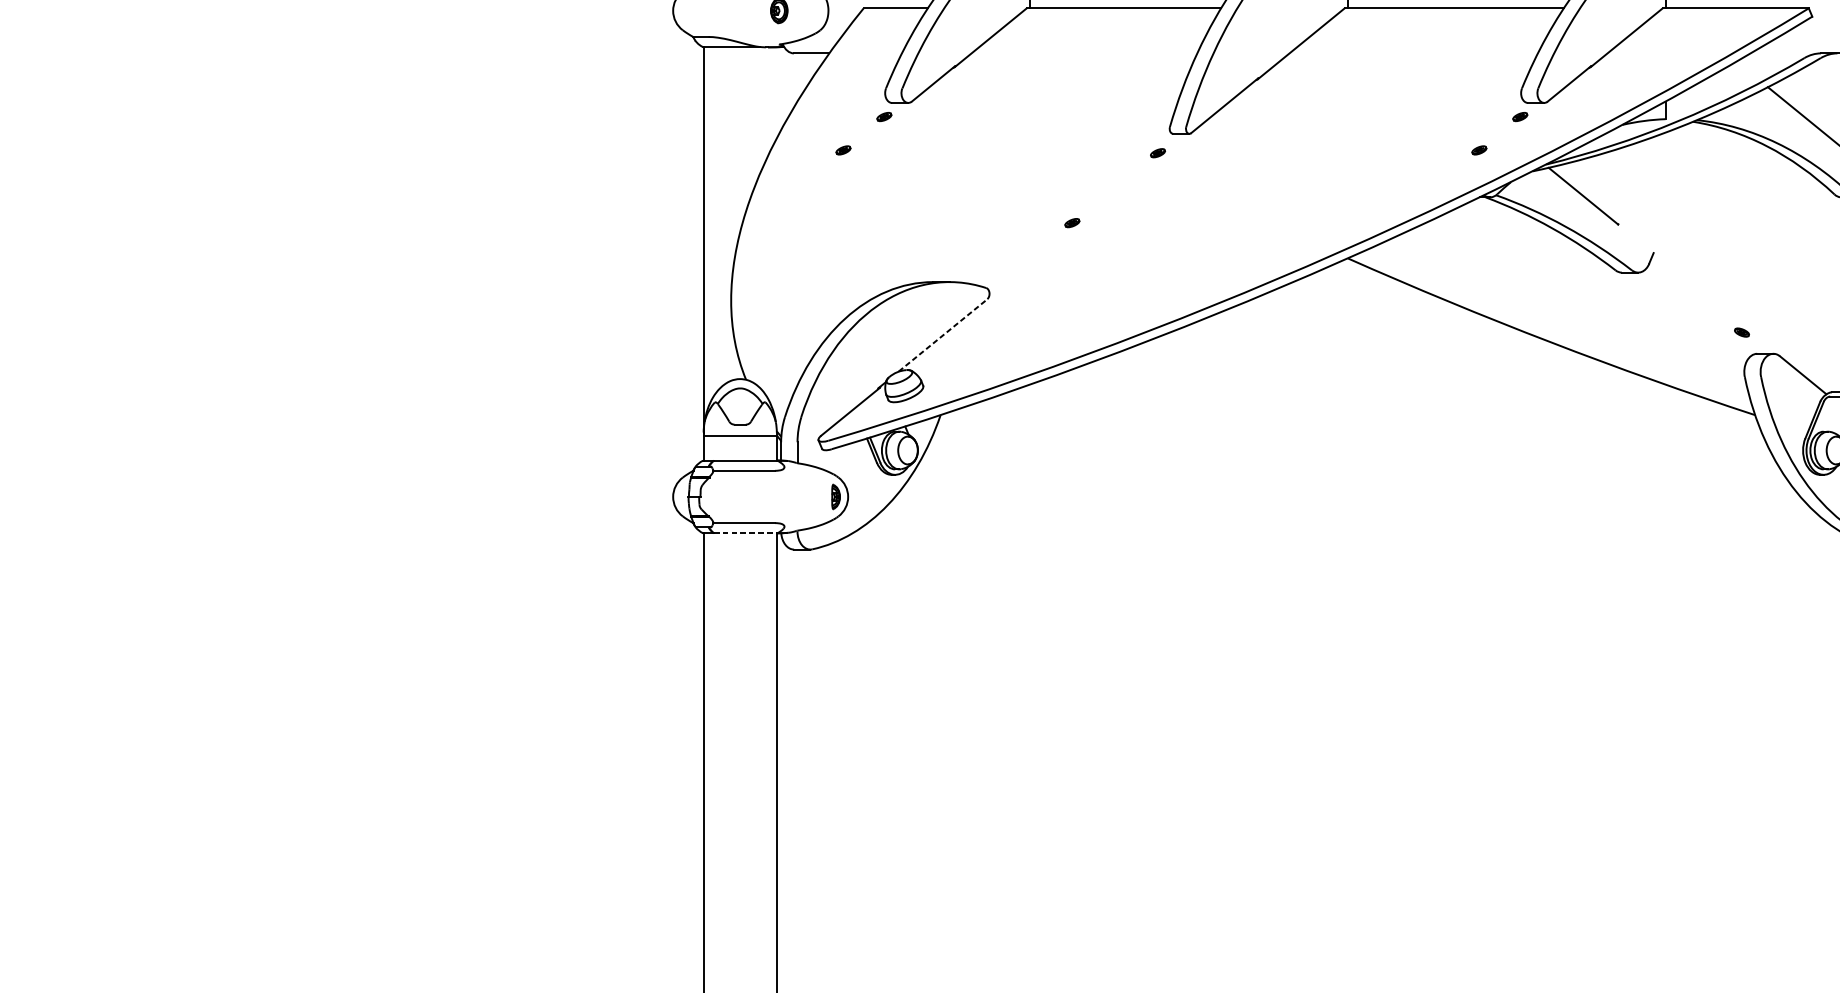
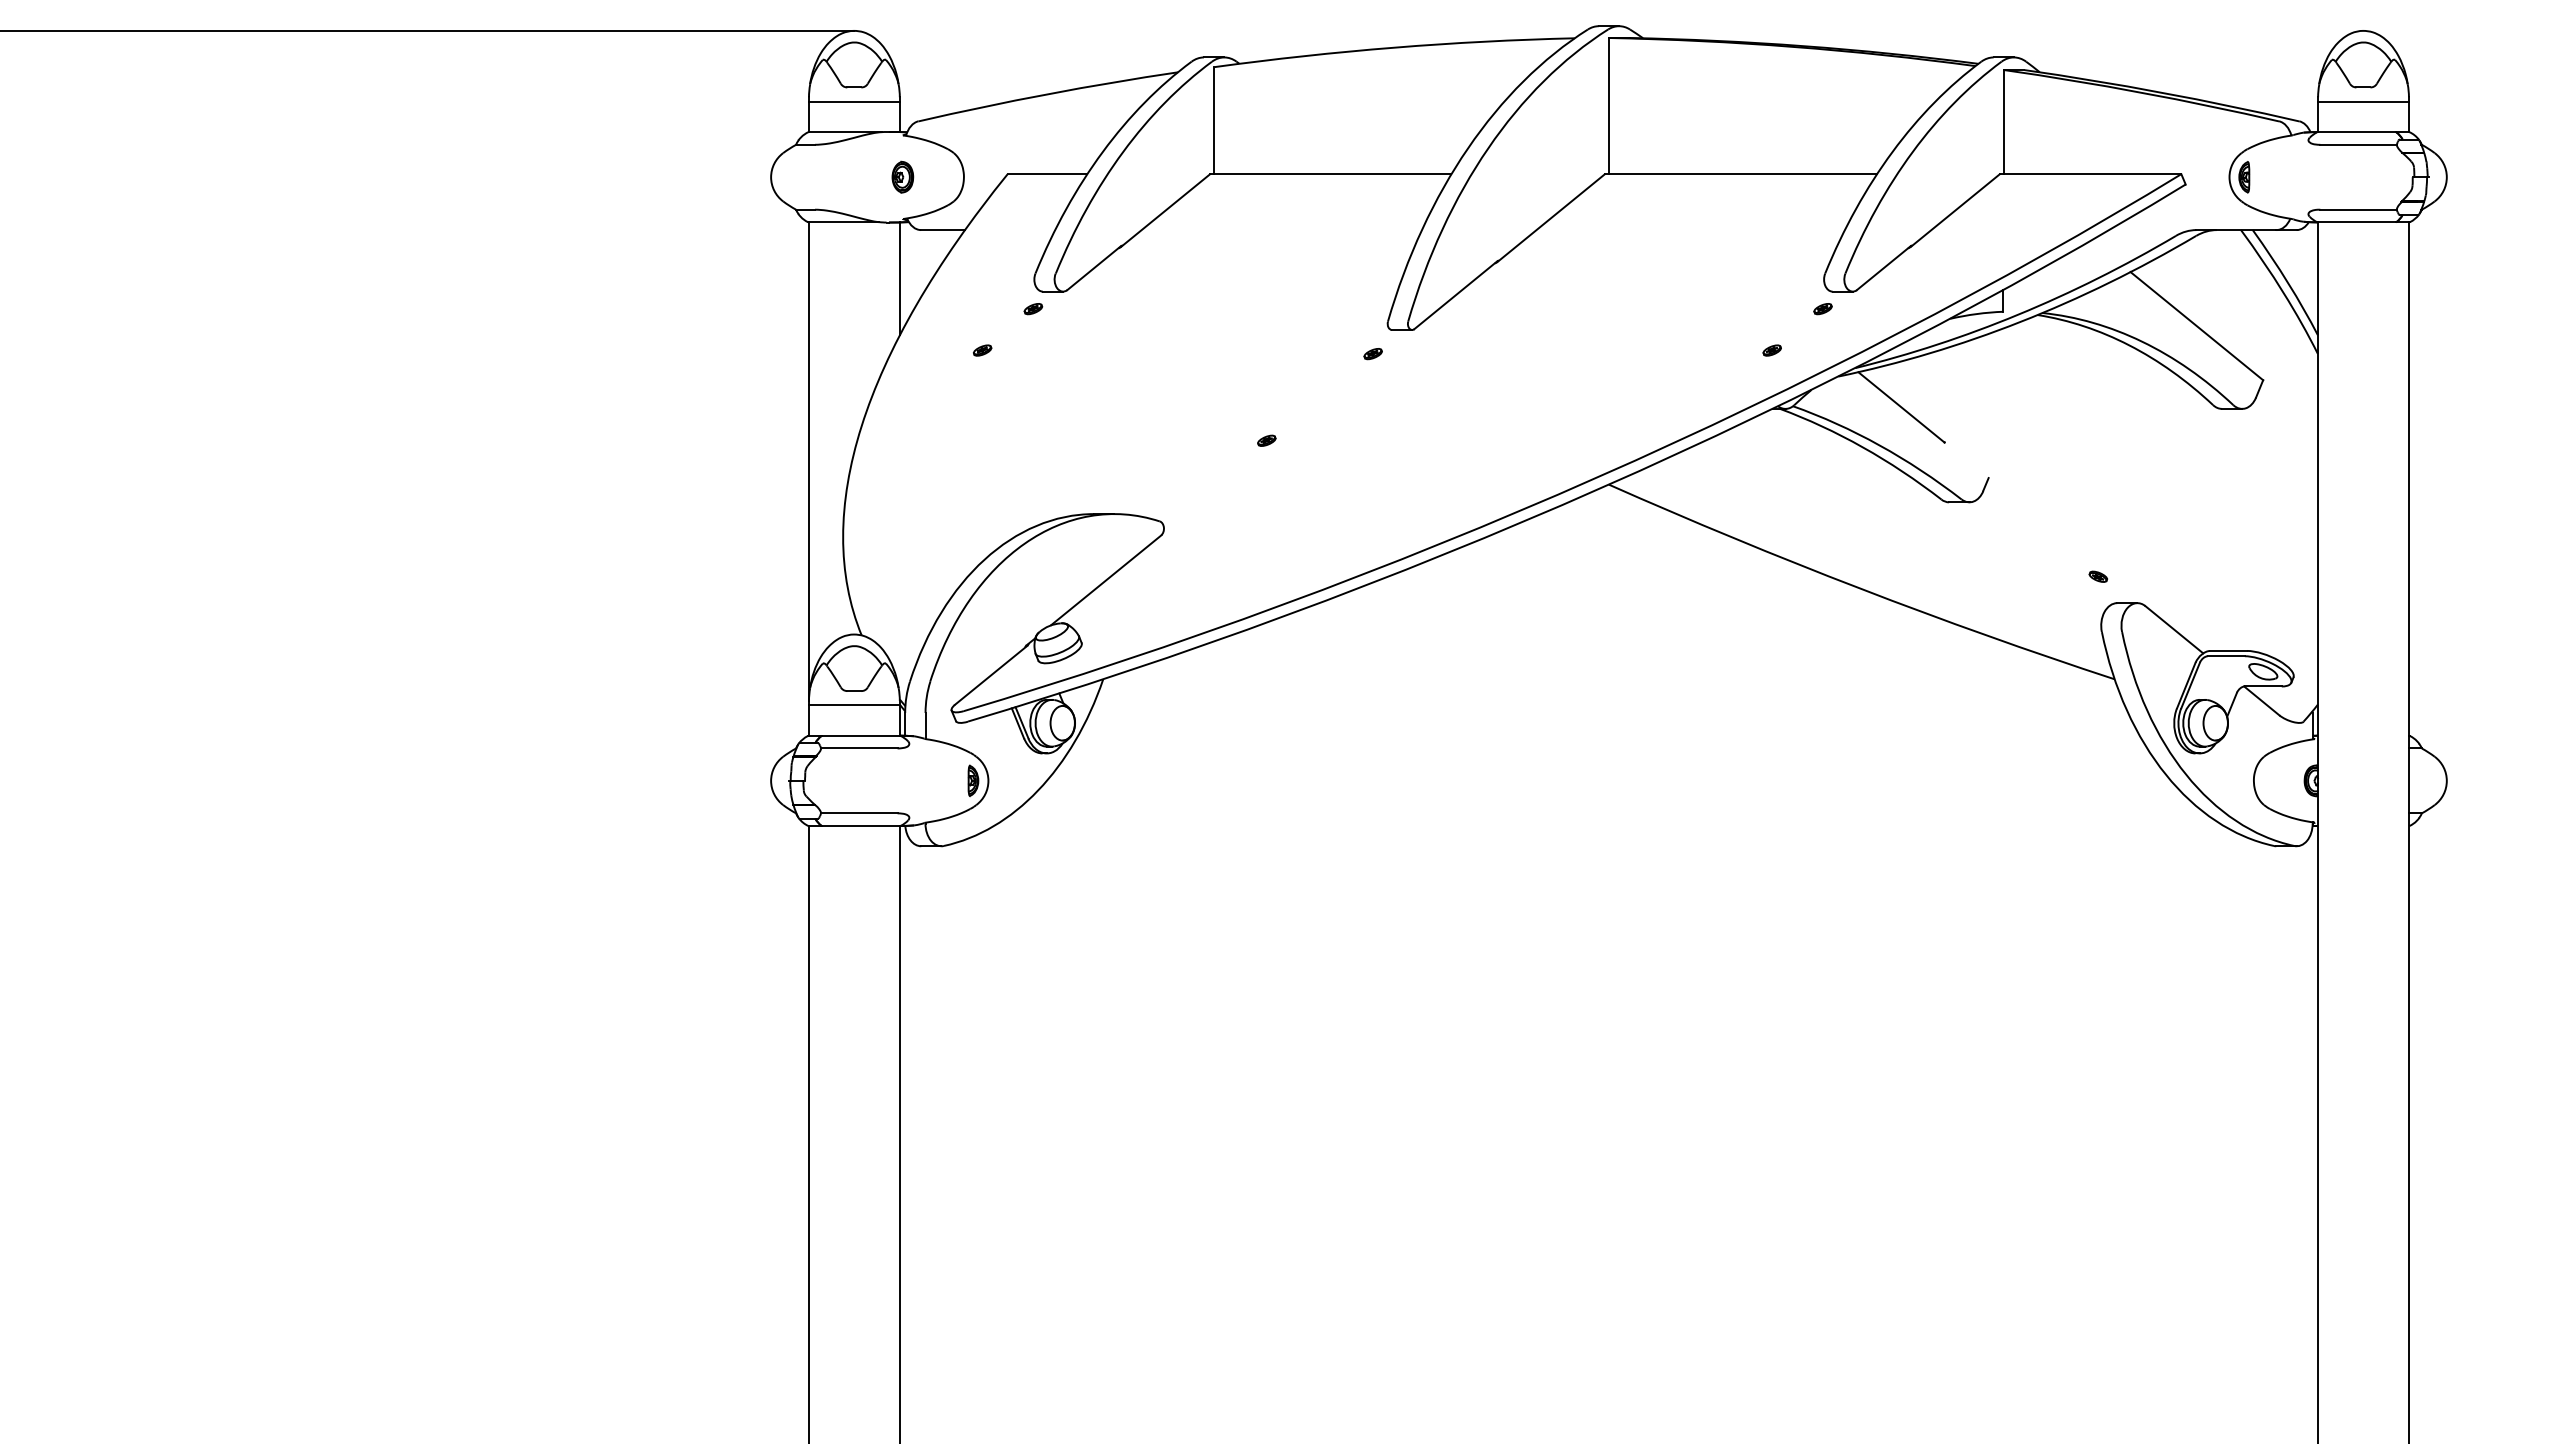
line: (776, 92) -> (899, 278), added
line: (943, 334) -> (1106, 579), dashed -> solid
line: (745, 532) -> (861, 825), dashed -> solid

